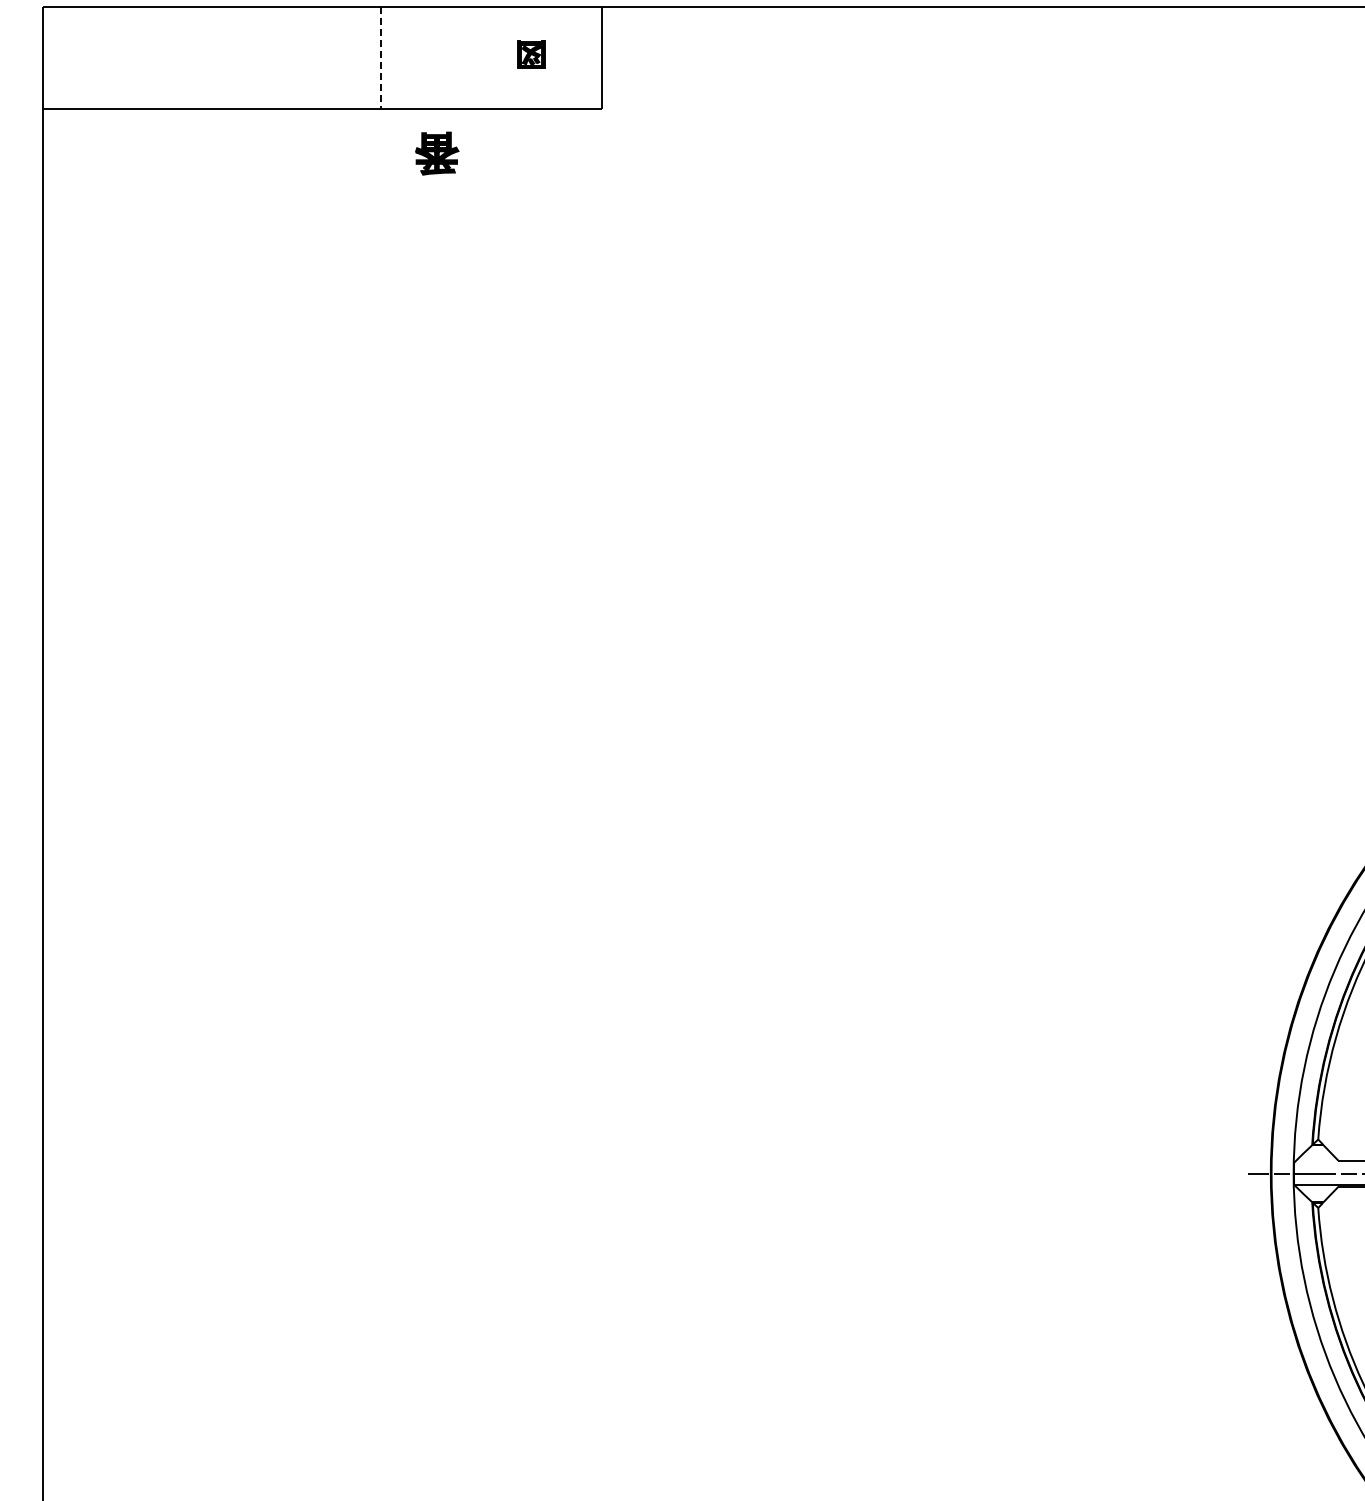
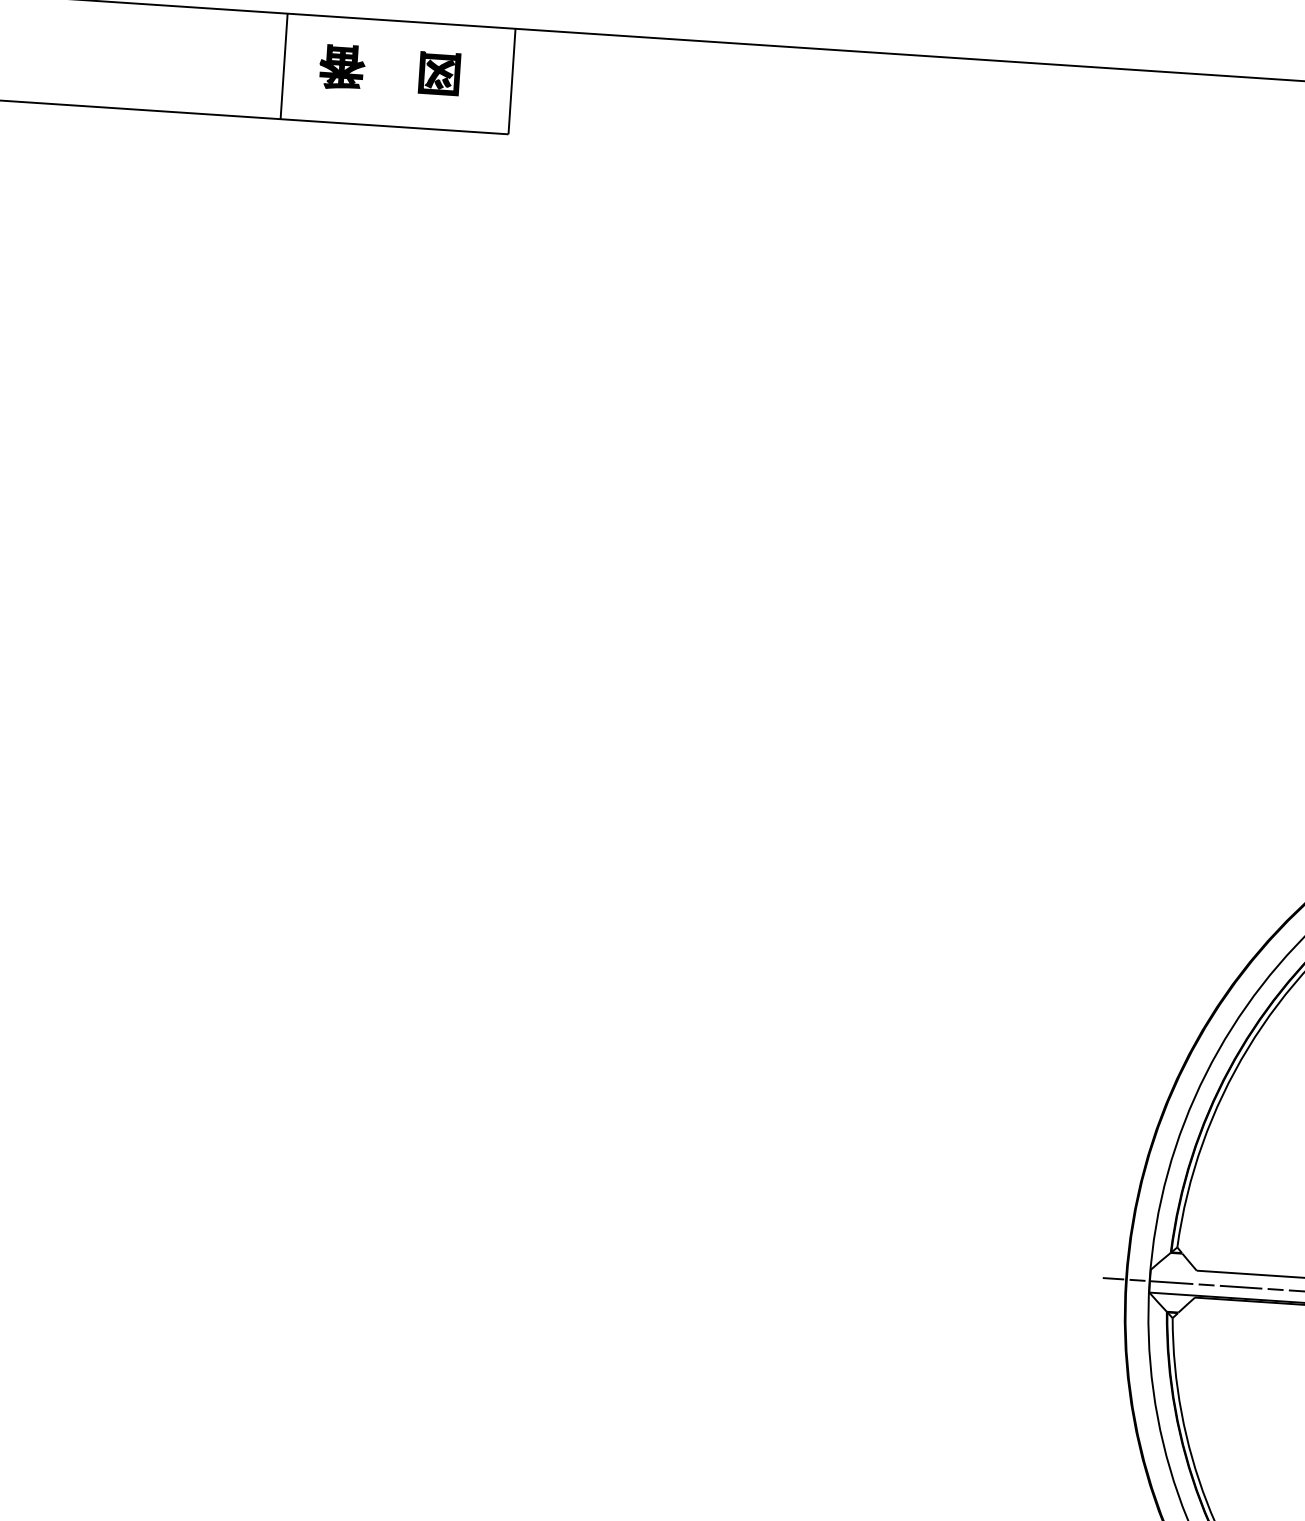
part: (531, 54) -> (439, 73), size x1.43
line: (381, 58) -> (284, 67), dashed -> solid
part: (437, 153) -> (342, 67), moved

